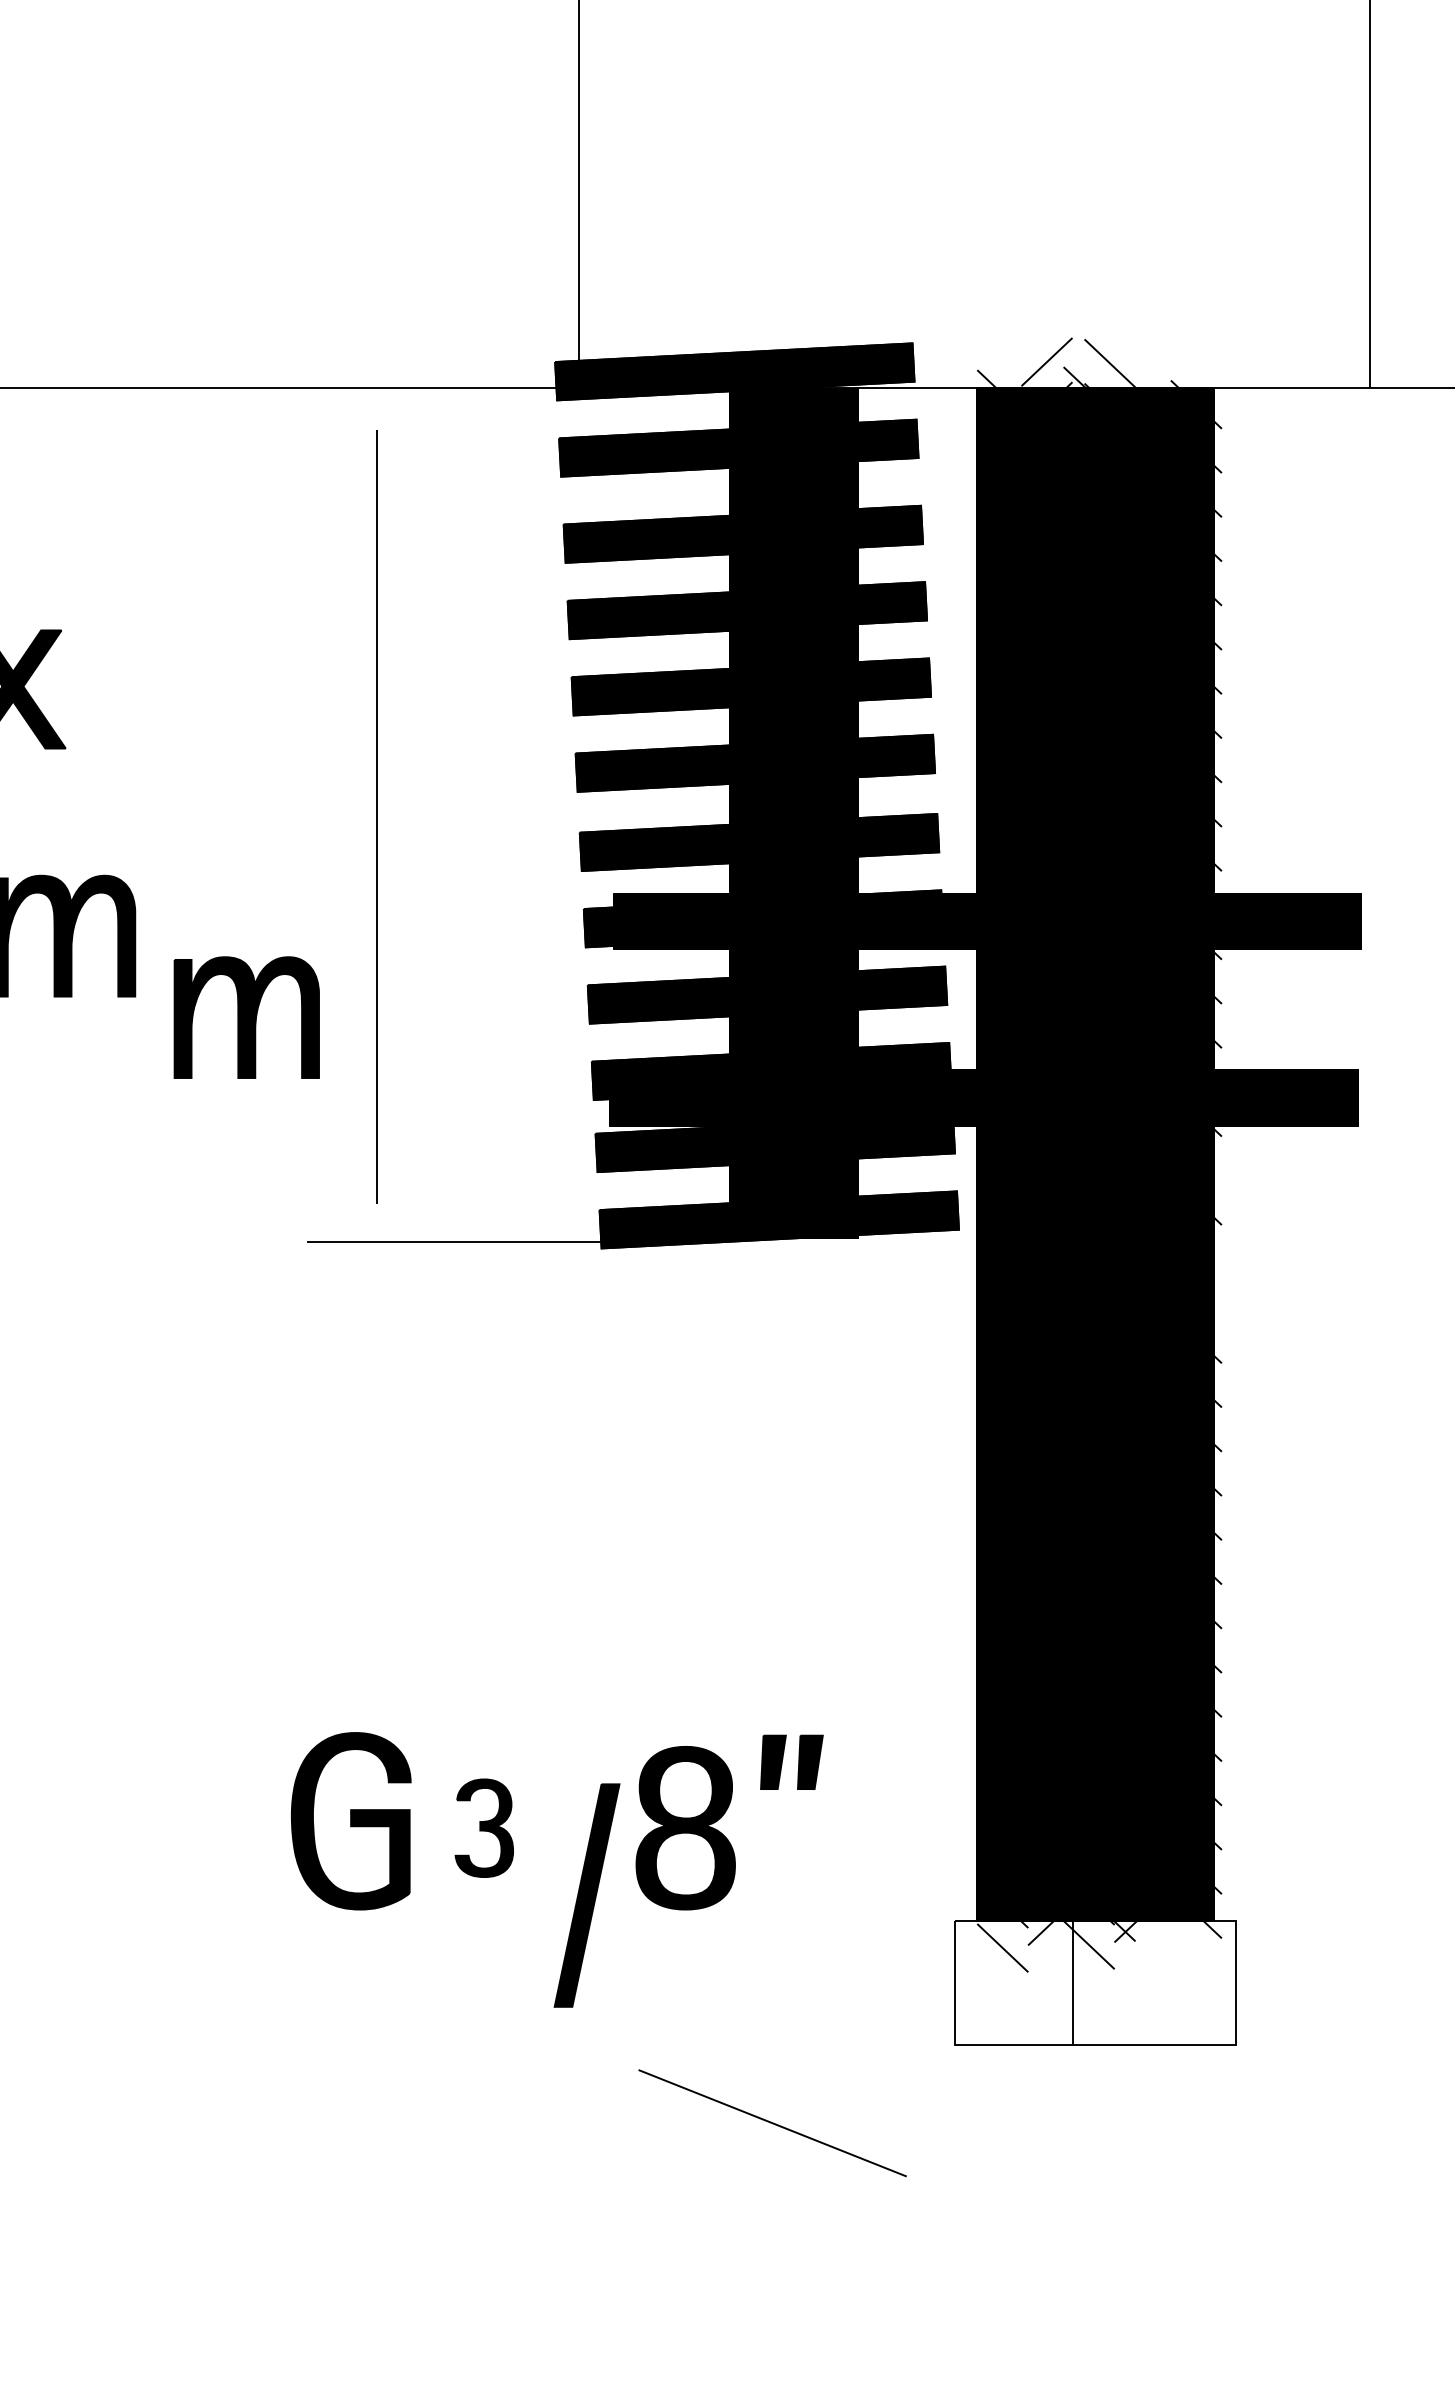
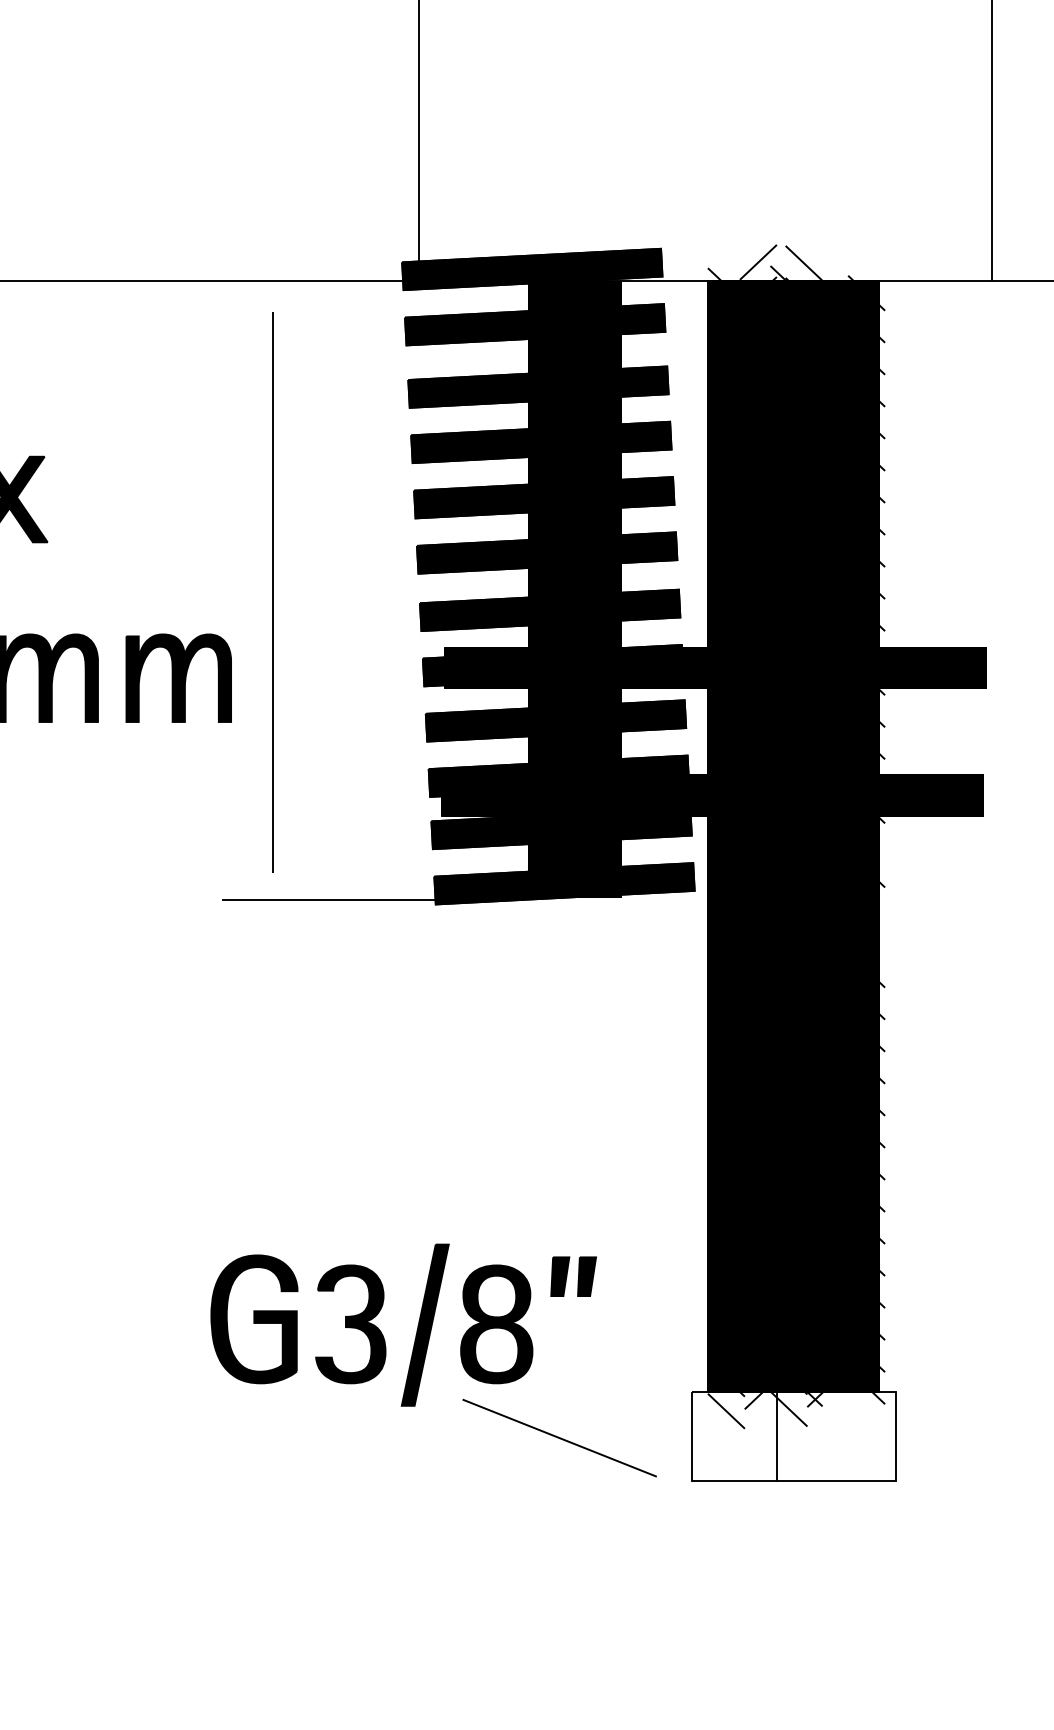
part: (246, 1016) -> (178, 677), moved
part: (483, 1828) -> (350, 1324), size x1.67
part: (585, 1894) -> (424, 1324), moved
line: (772, 2122) -> (559, 1437), moved

